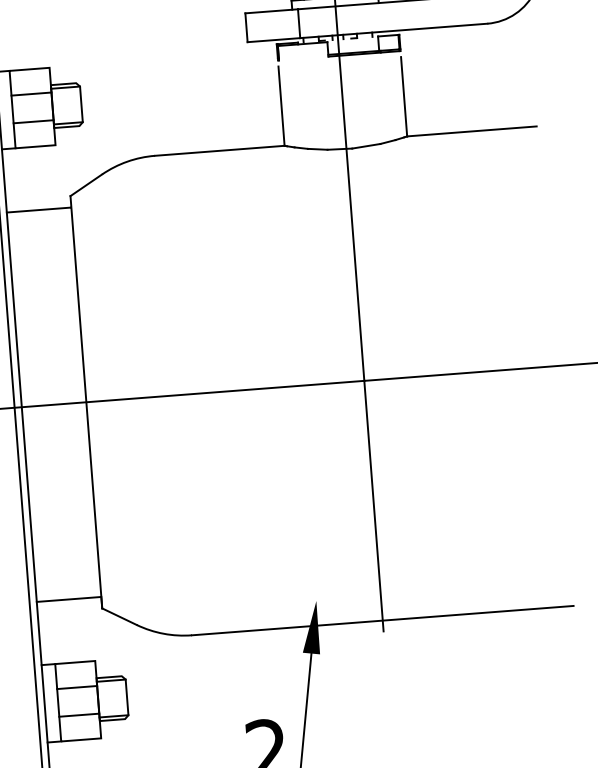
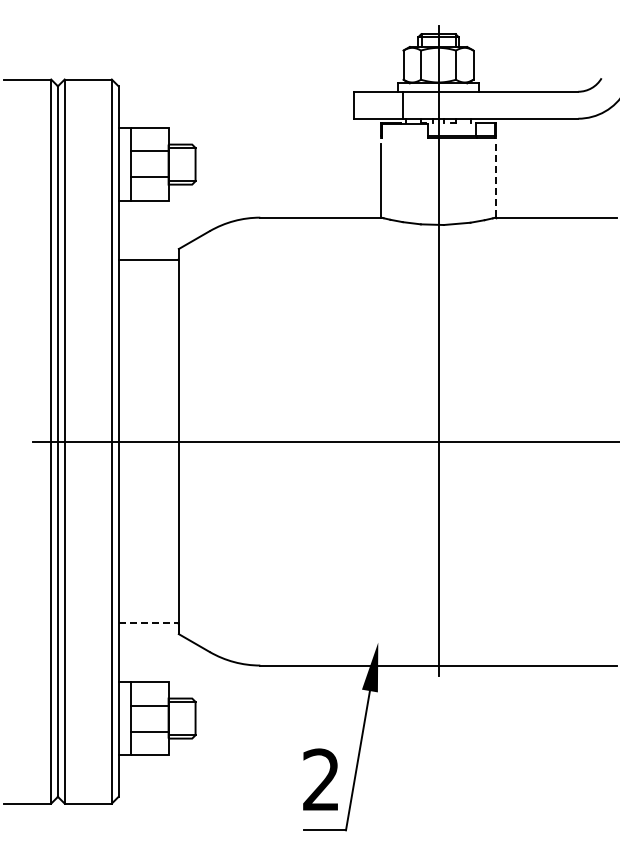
line: (403, 97) -> (495, 181), solid -> dashed
line: (68, 599) -> (148, 623), solid -> dashed

